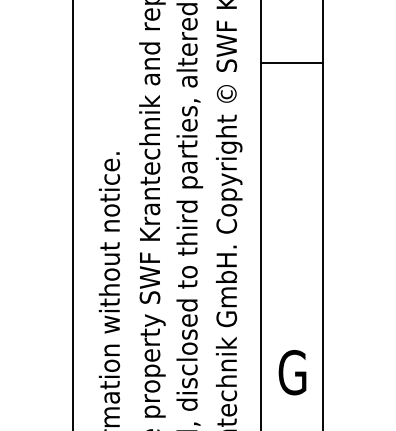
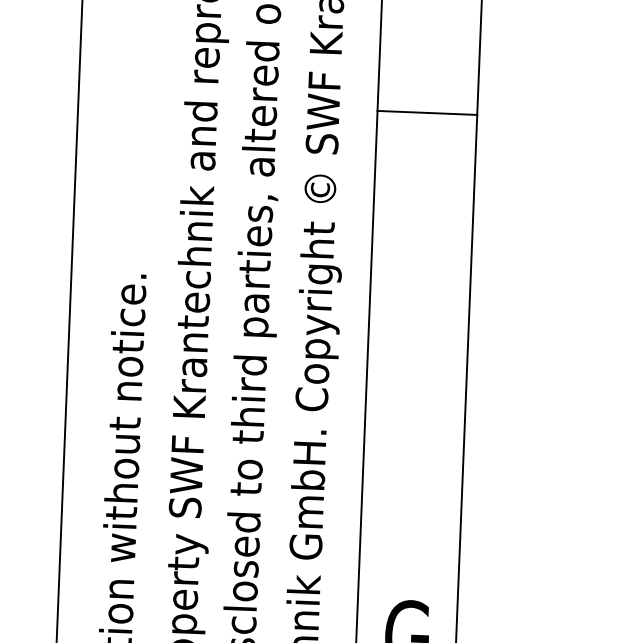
line: (291, 62) -> (426, 112), moved

